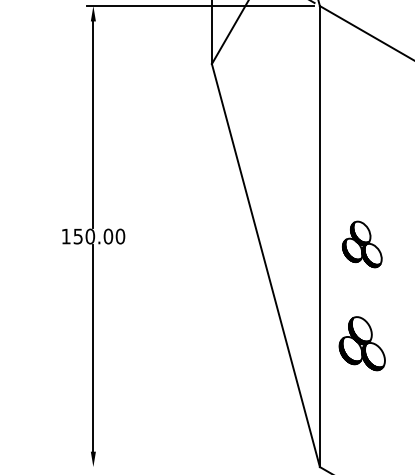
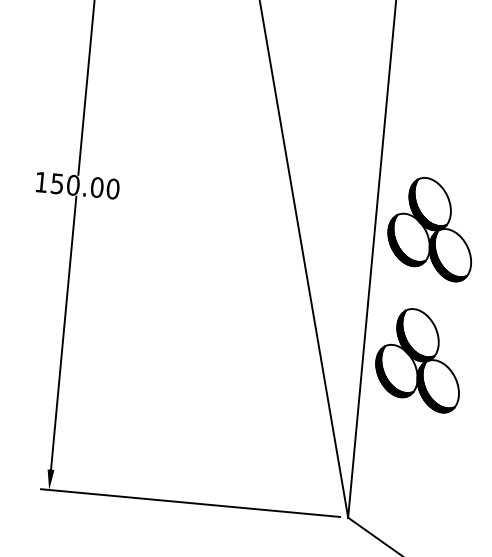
part: (362, 244) -> (431, 229), size x1.67
part: (362, 343) -> (419, 359), size x1.43
line: (200, 467) -> (190, 503), added

